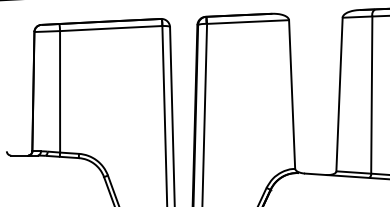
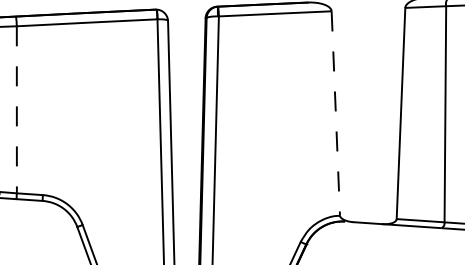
line: (60, 91) -> (17, 109), solid -> dashed
line: (292, 95) -> (336, 114), solid -> dashed

